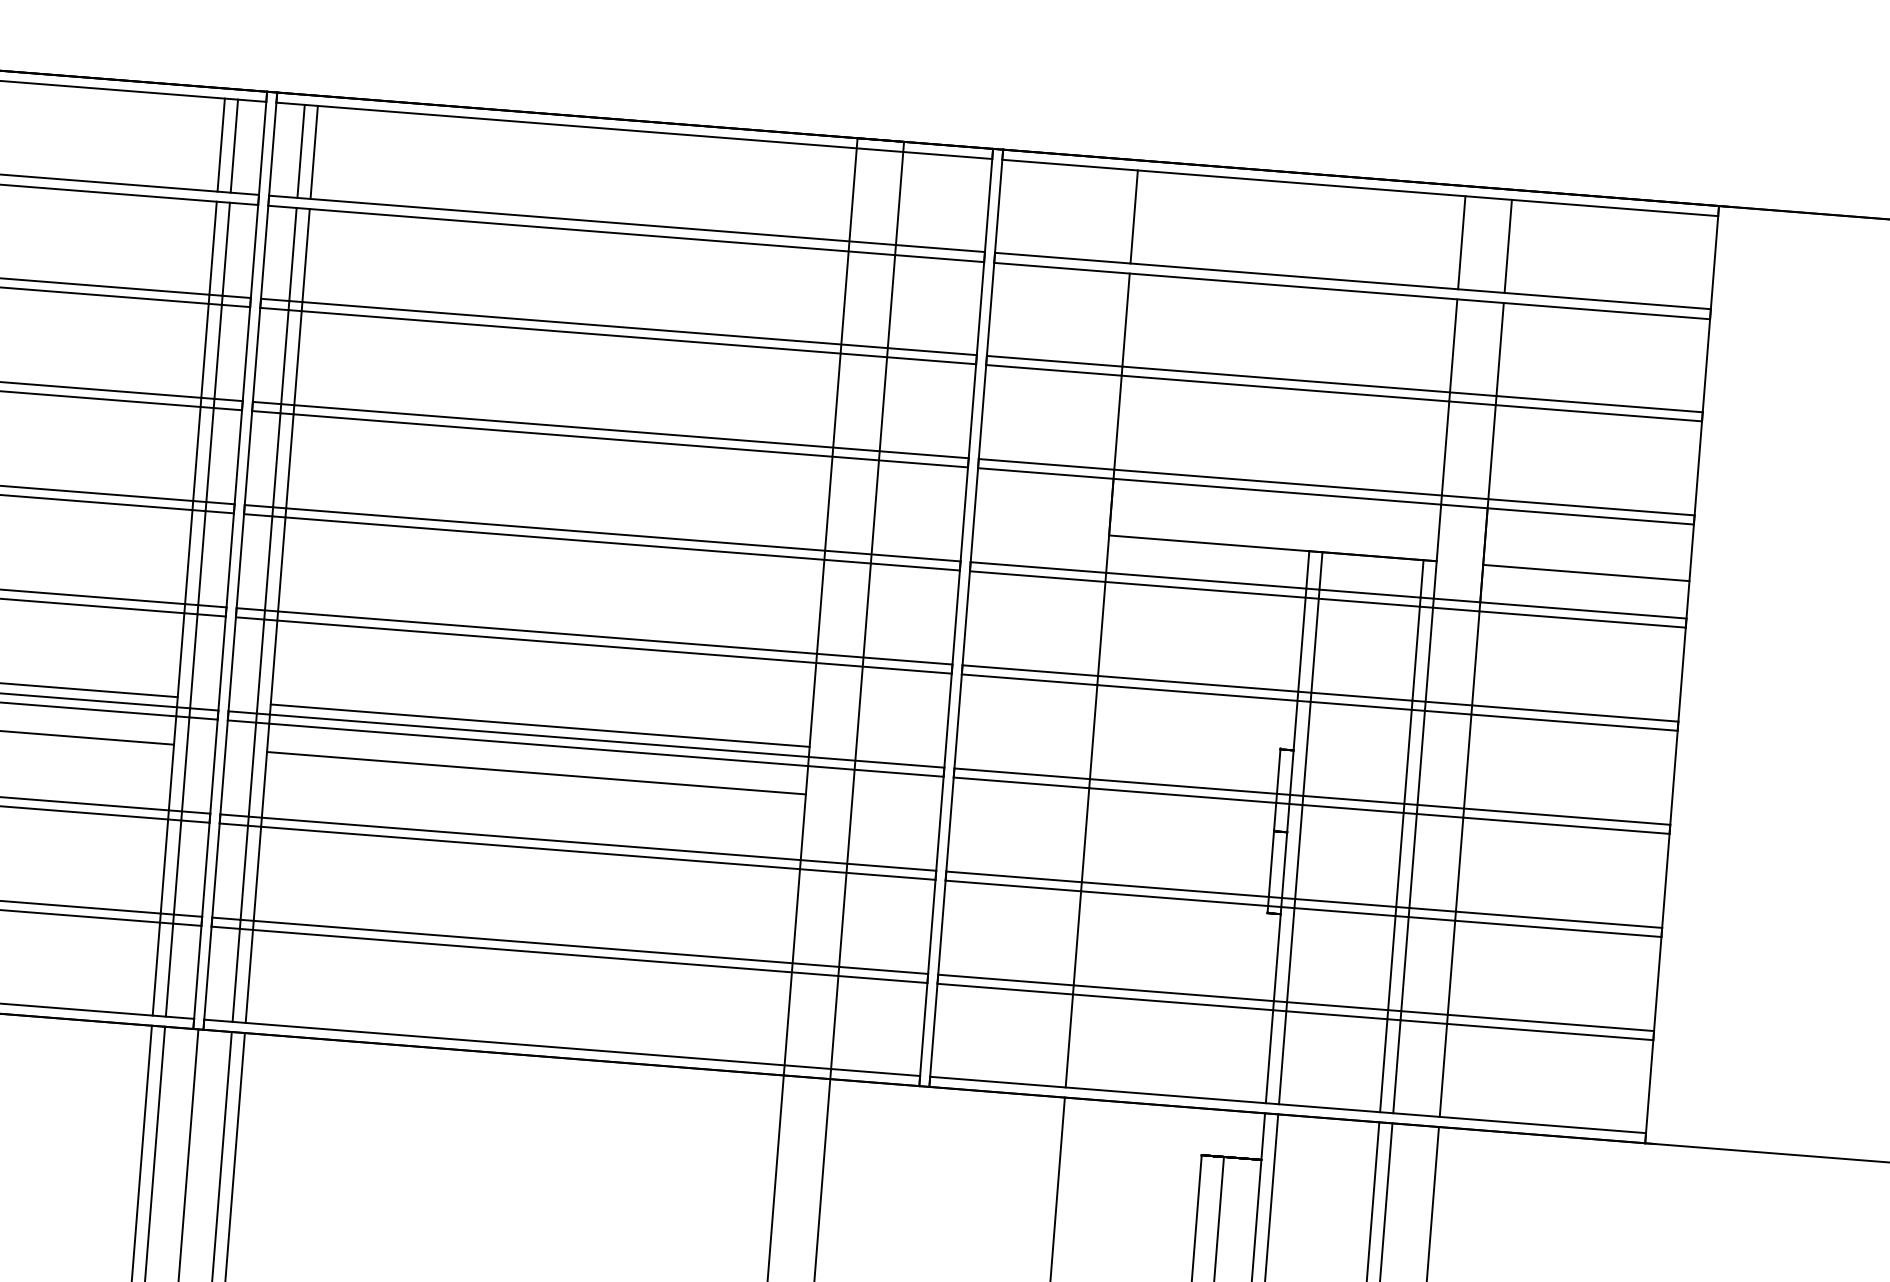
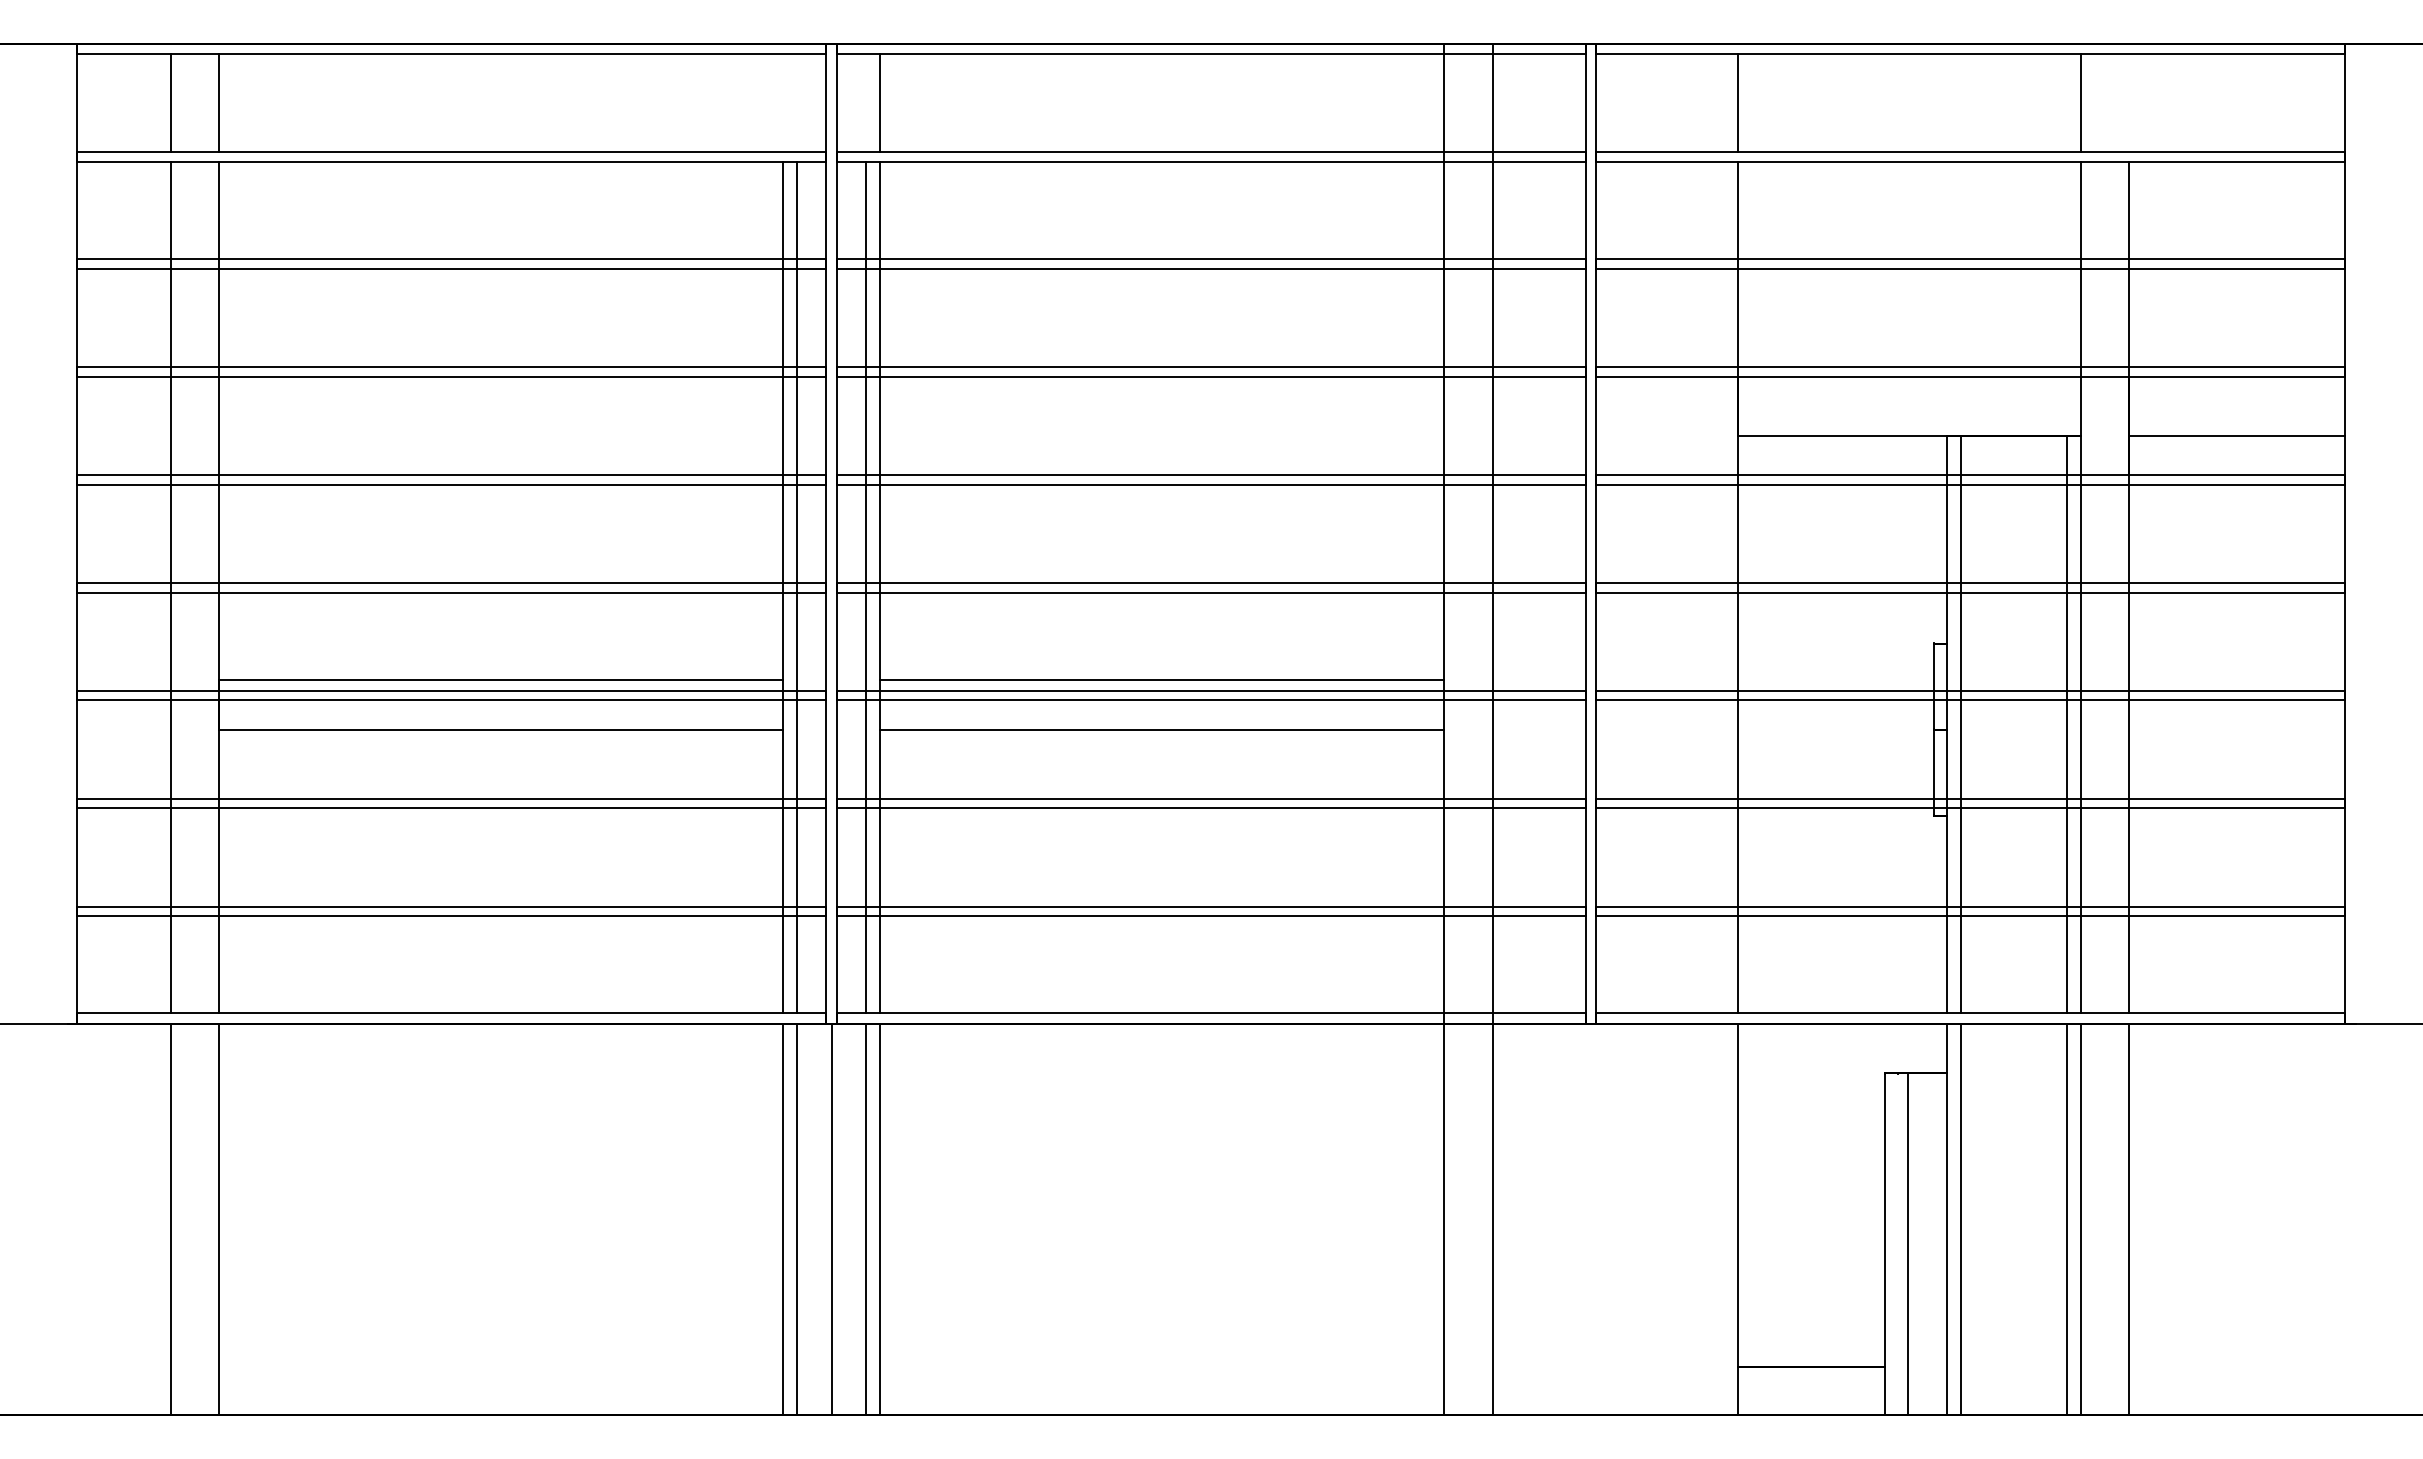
line: (220, 144) -> (782, 102), removed
line: (234, 145) -> (796, 102), removed
line: (301, 151) -> (866, 102), removed
line: (1508, 246) -> (2129, 102), removed

